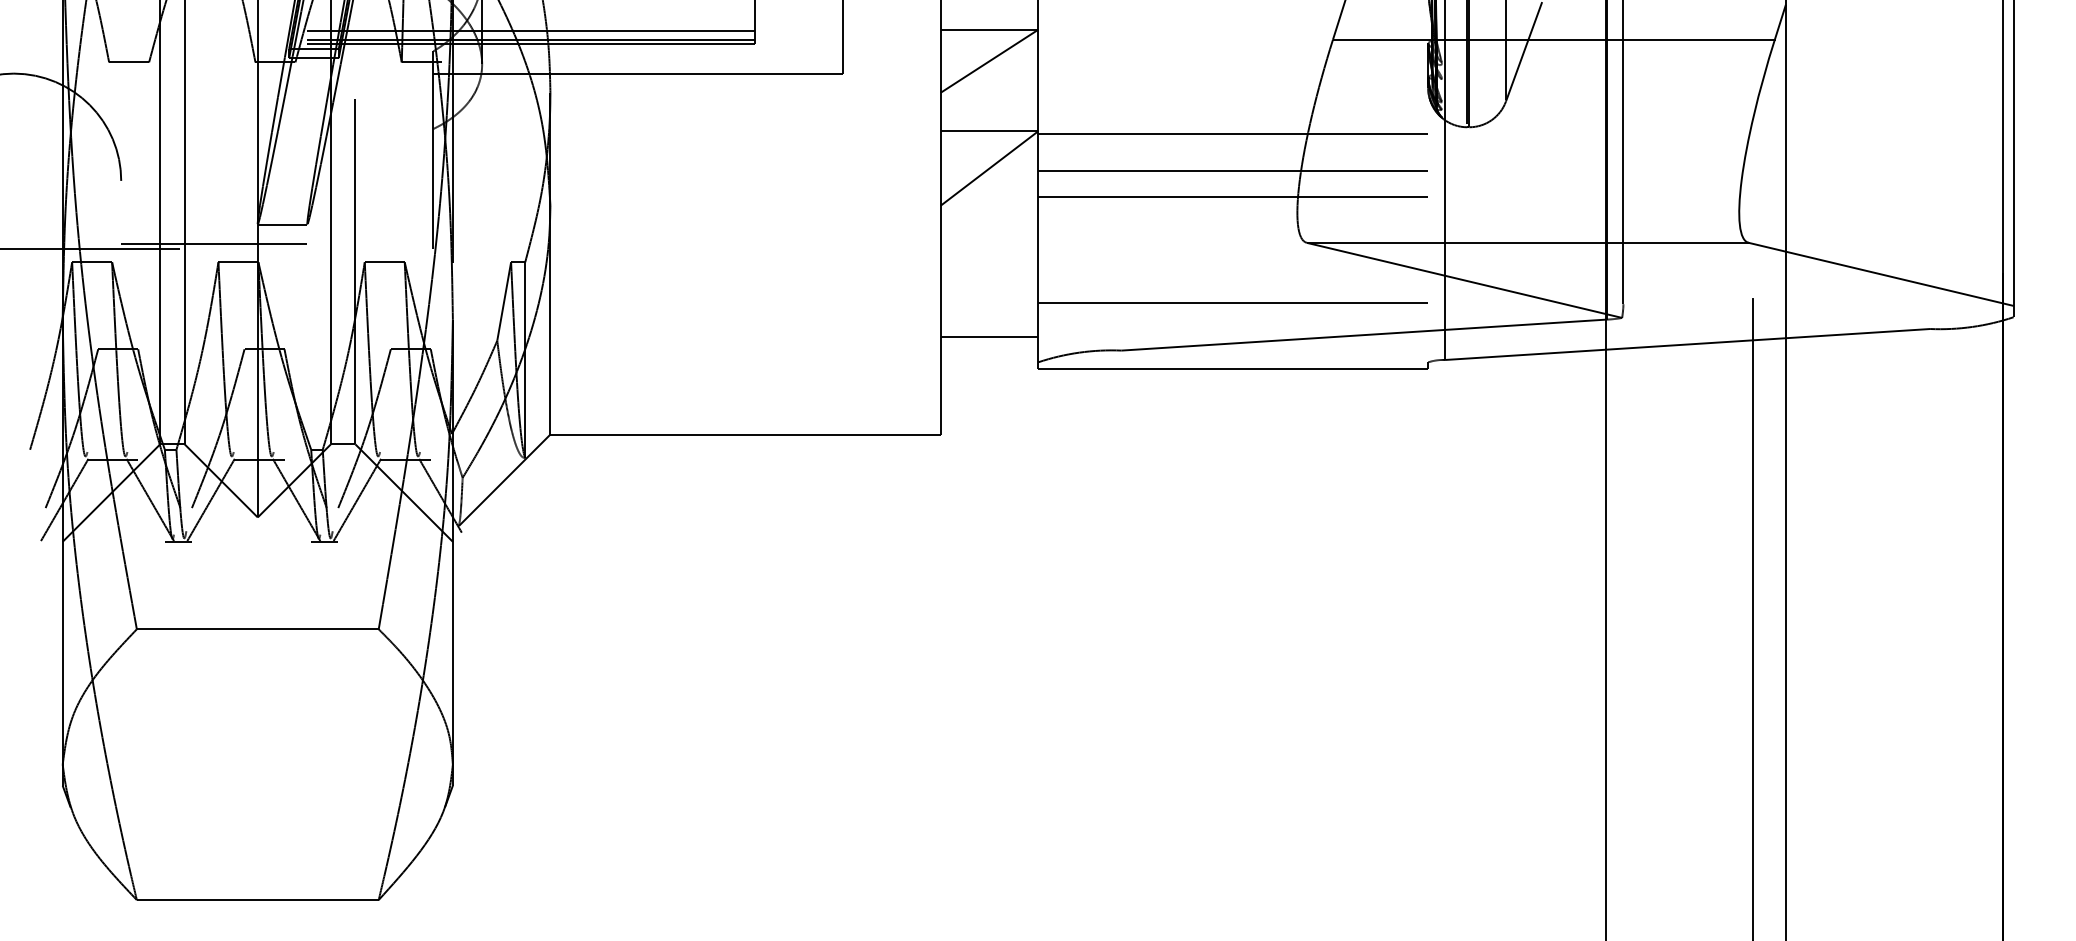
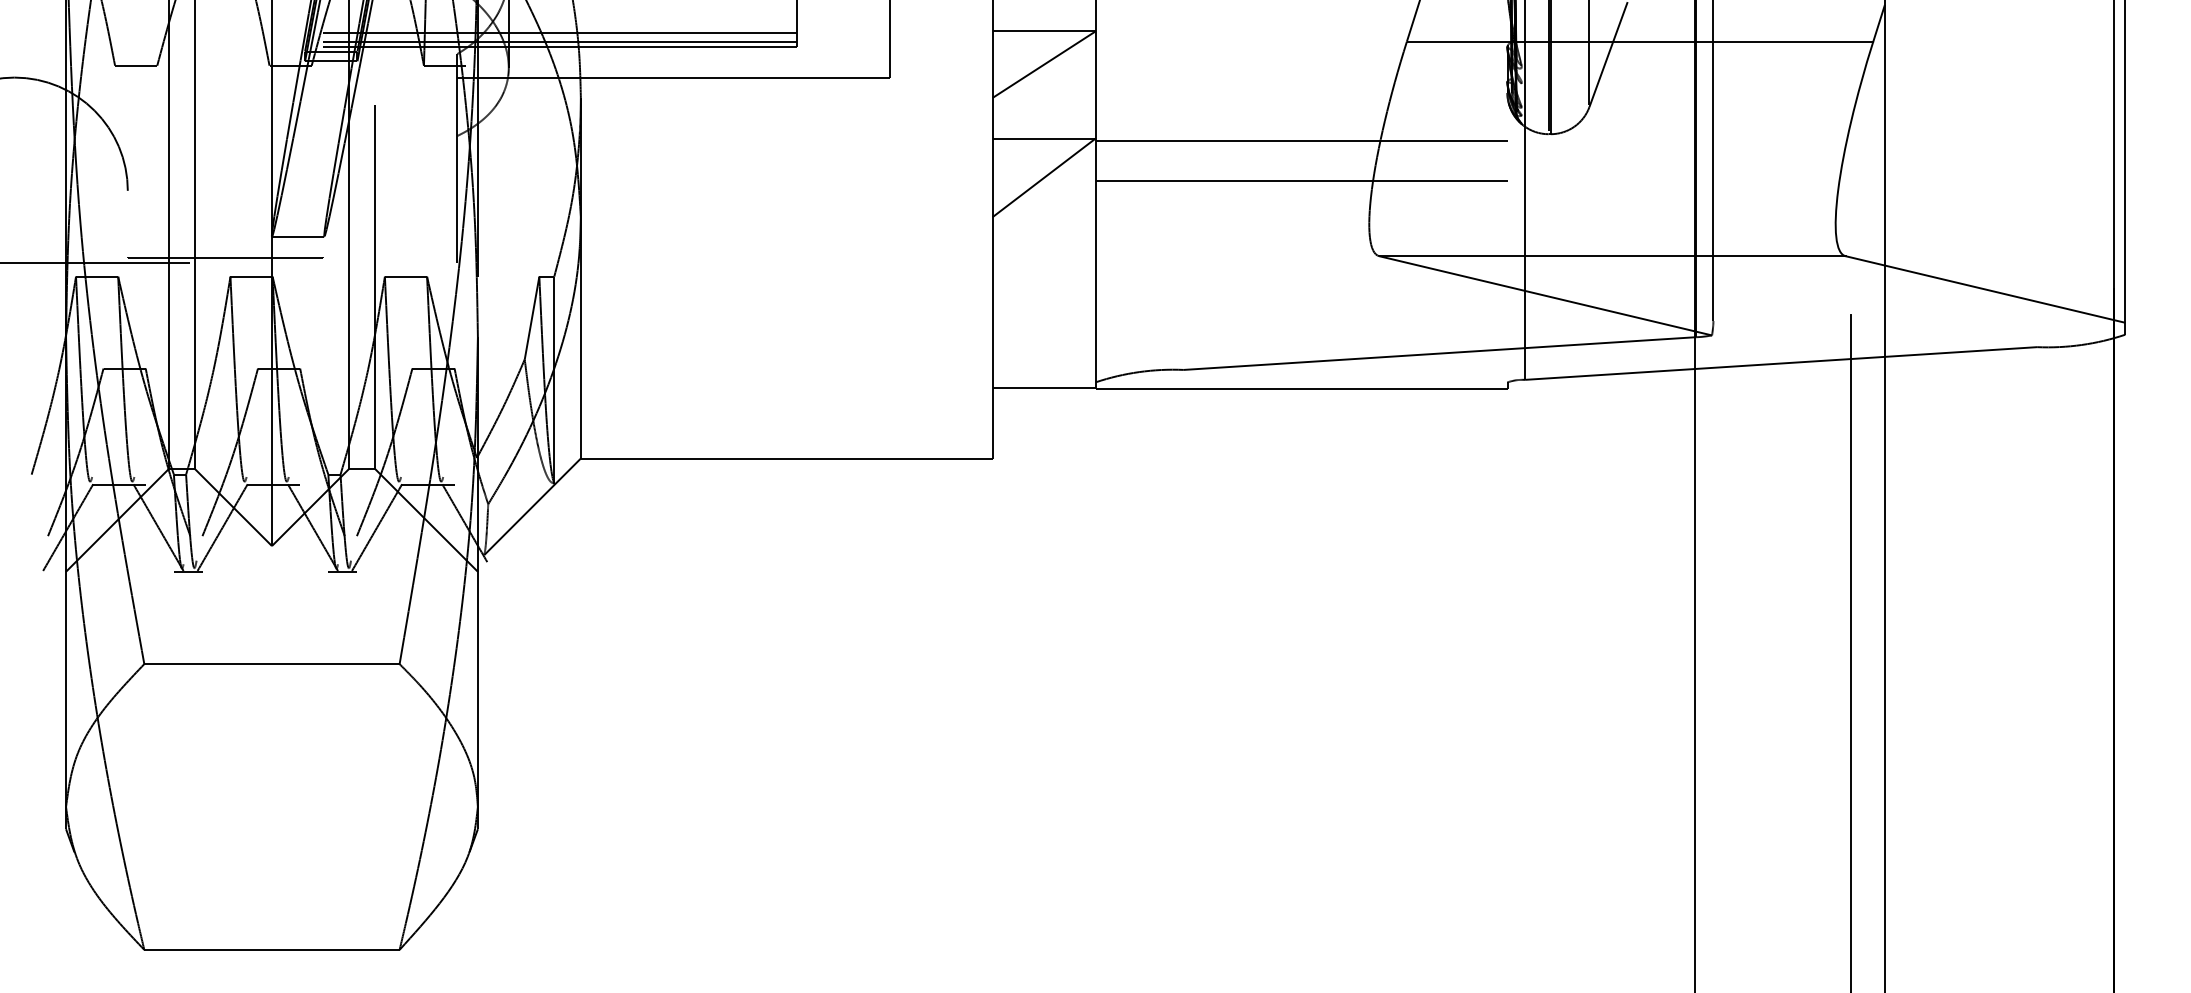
line: (1233, 196) -> (1301, 207), removed
line: (1233, 302) -> (1301, 319), removed
line: (988, 336) -> (1043, 387), moved

